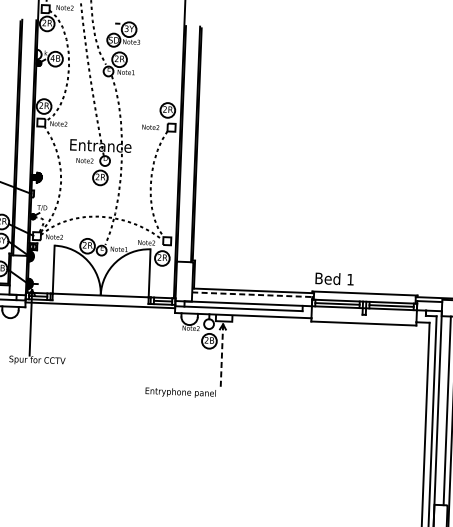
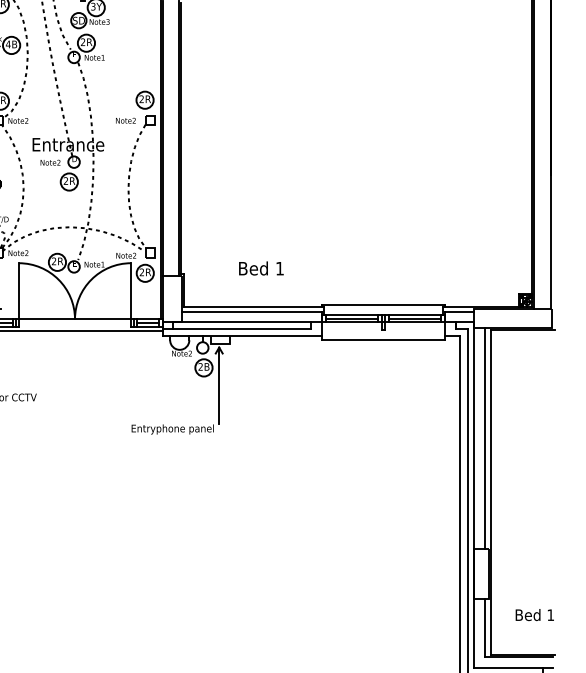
text: (334, 278) -> (261, 268), moved
line: (252, 294) -> (252, 311), dashed -> solid
line: (222, 357) -> (219, 386), dashed -> solid

